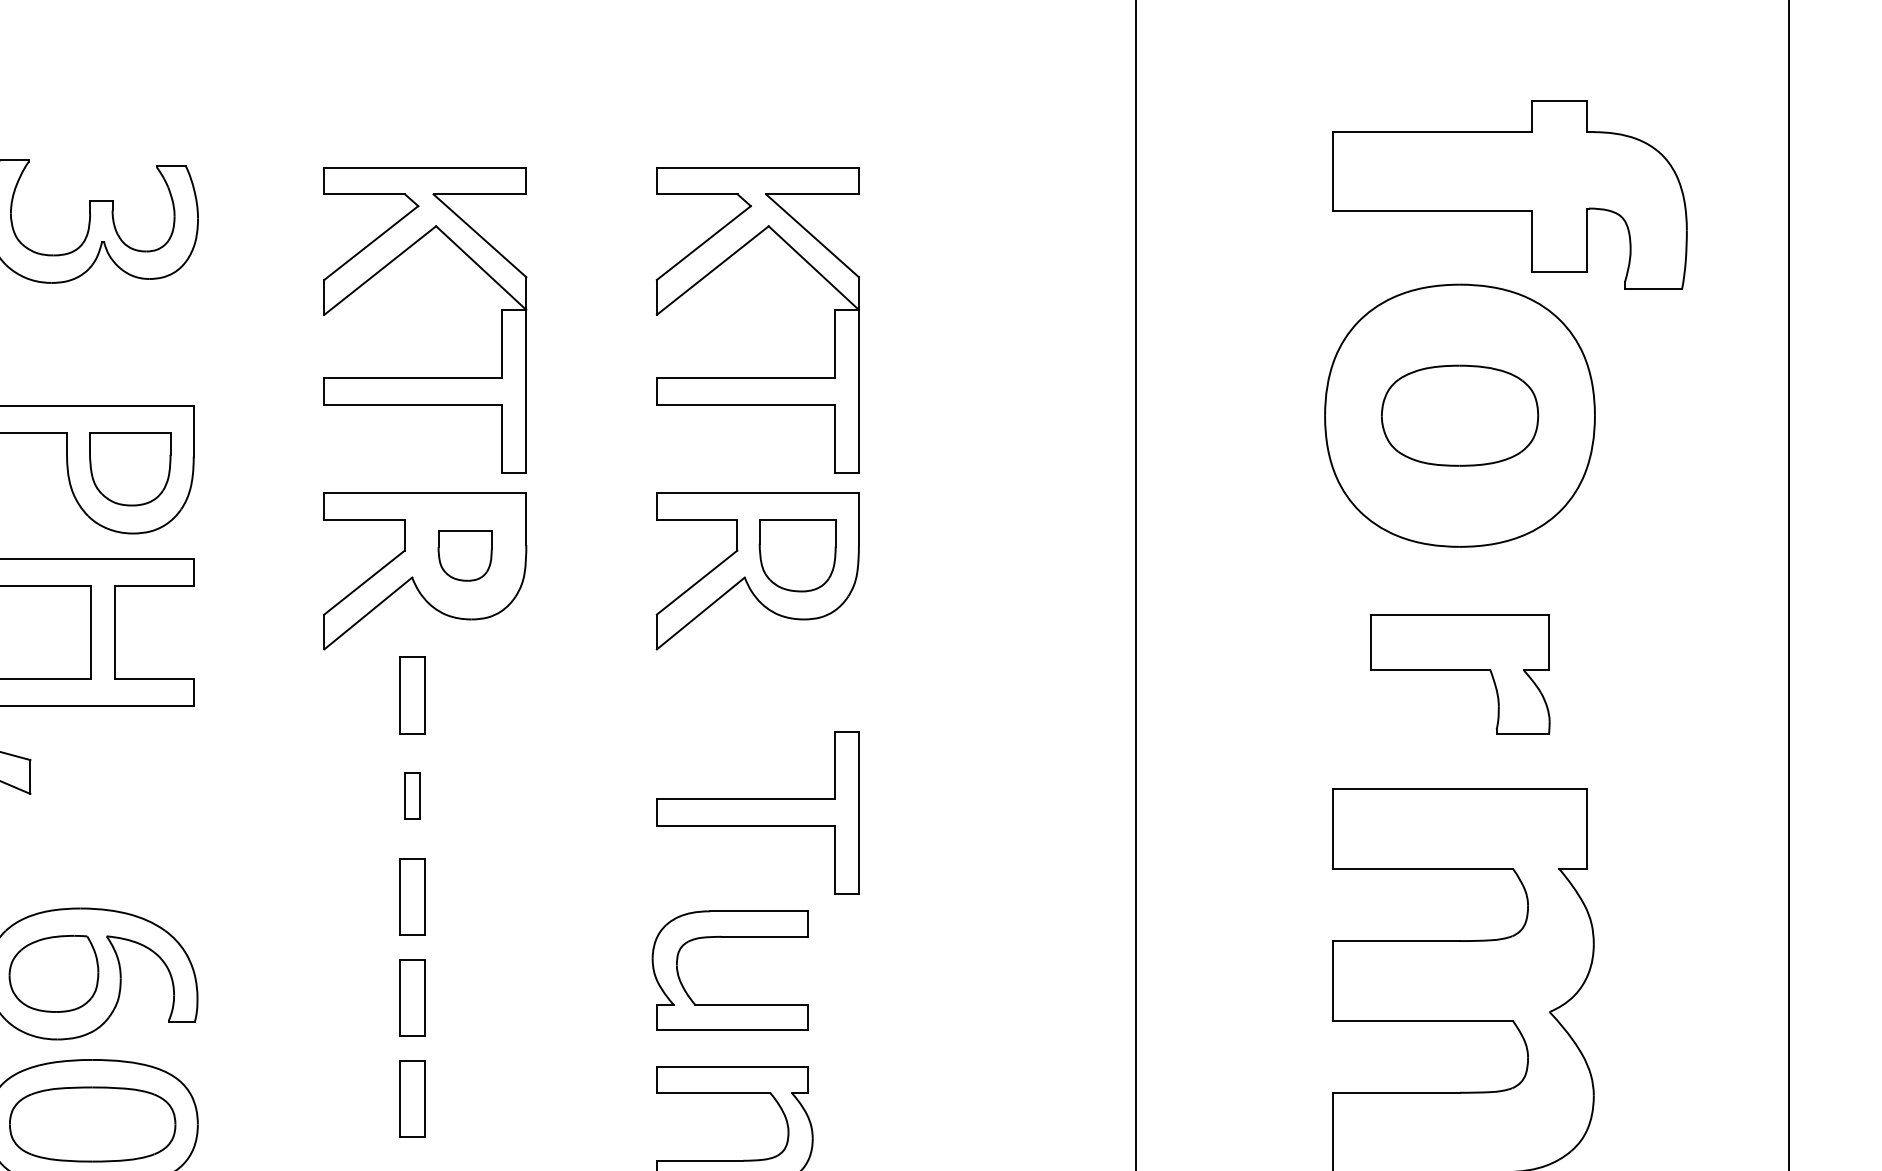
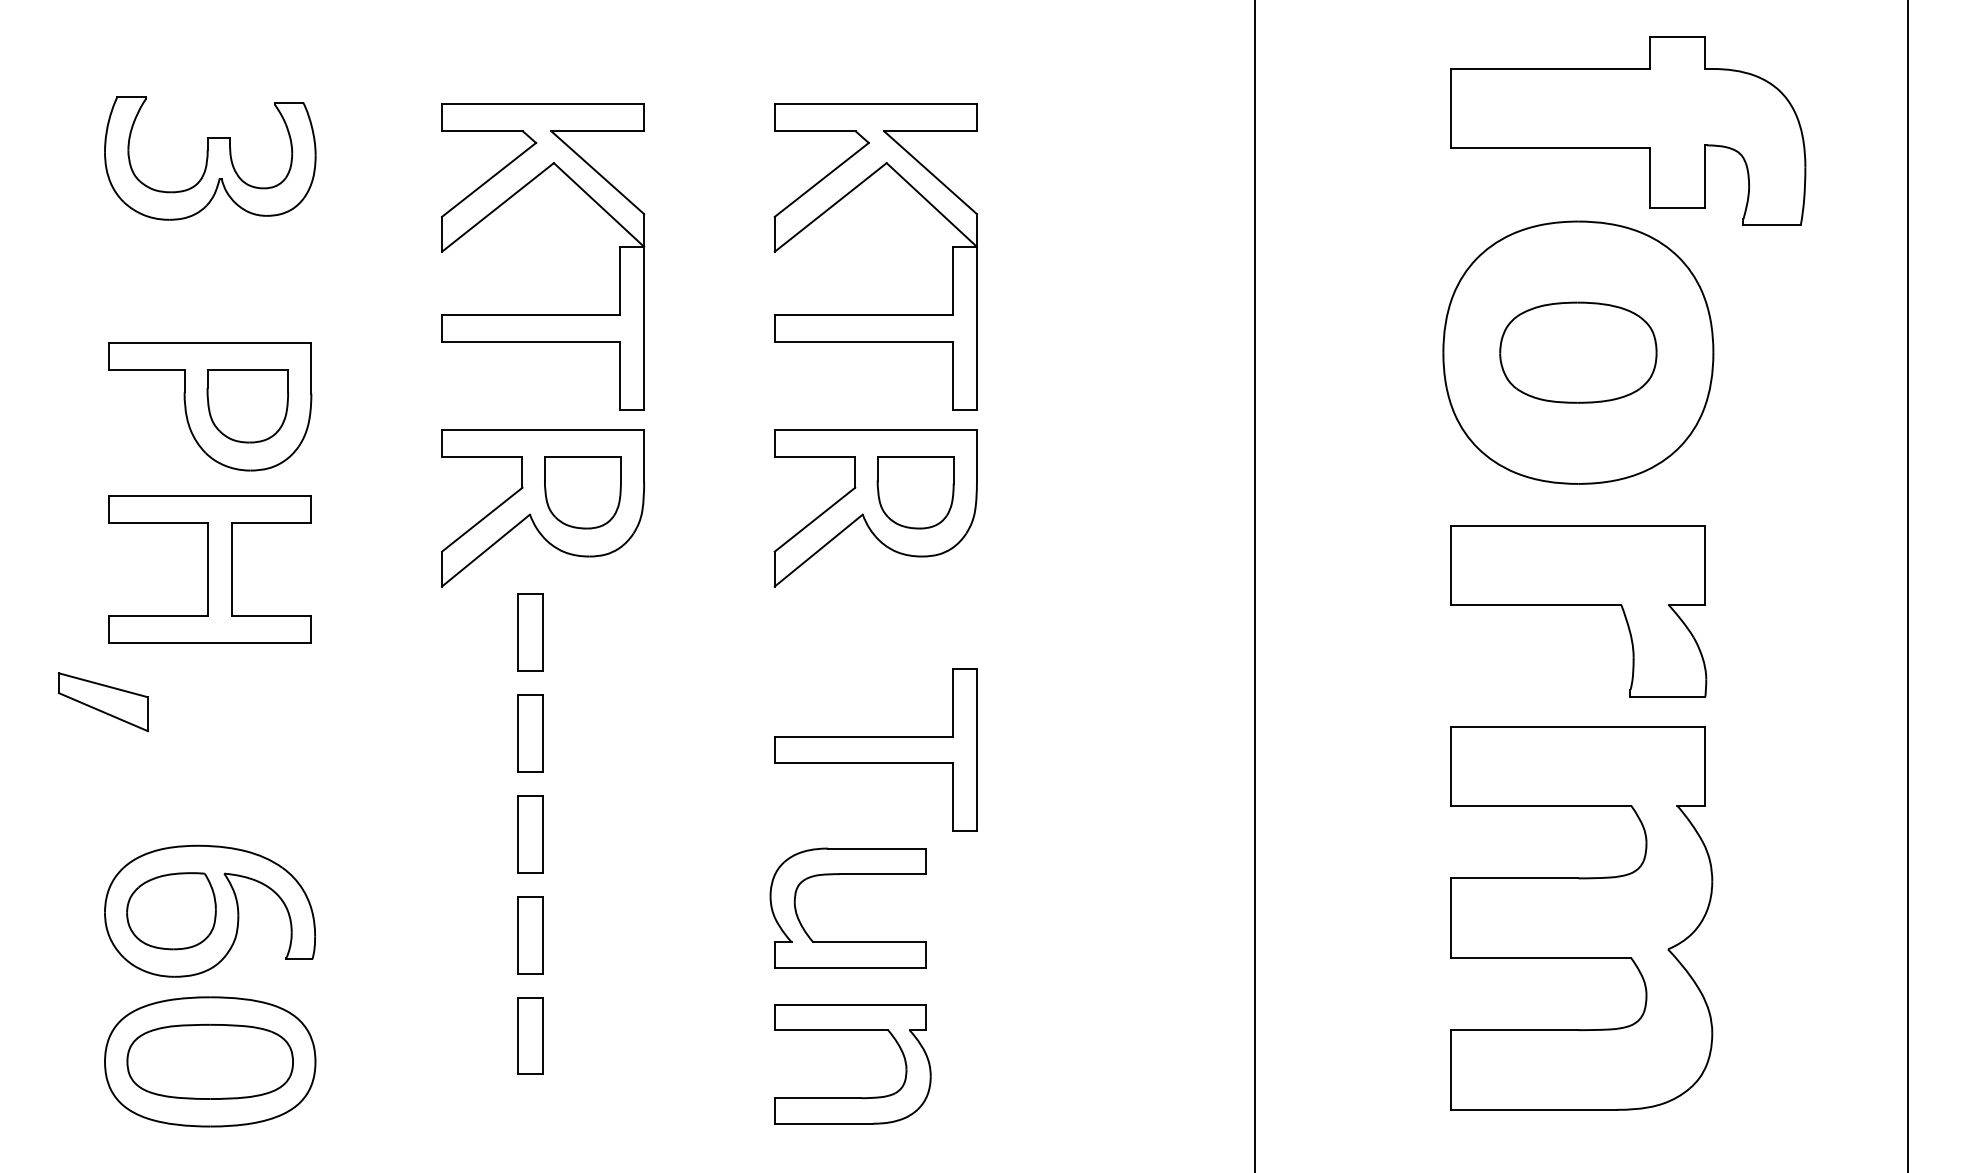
part: (464, 555) -> (582, 492), size x1.43
part: (1460, 674) -> (1578, 611), size x1.43
part: (412, 796) -> (530, 733), size x1.67

